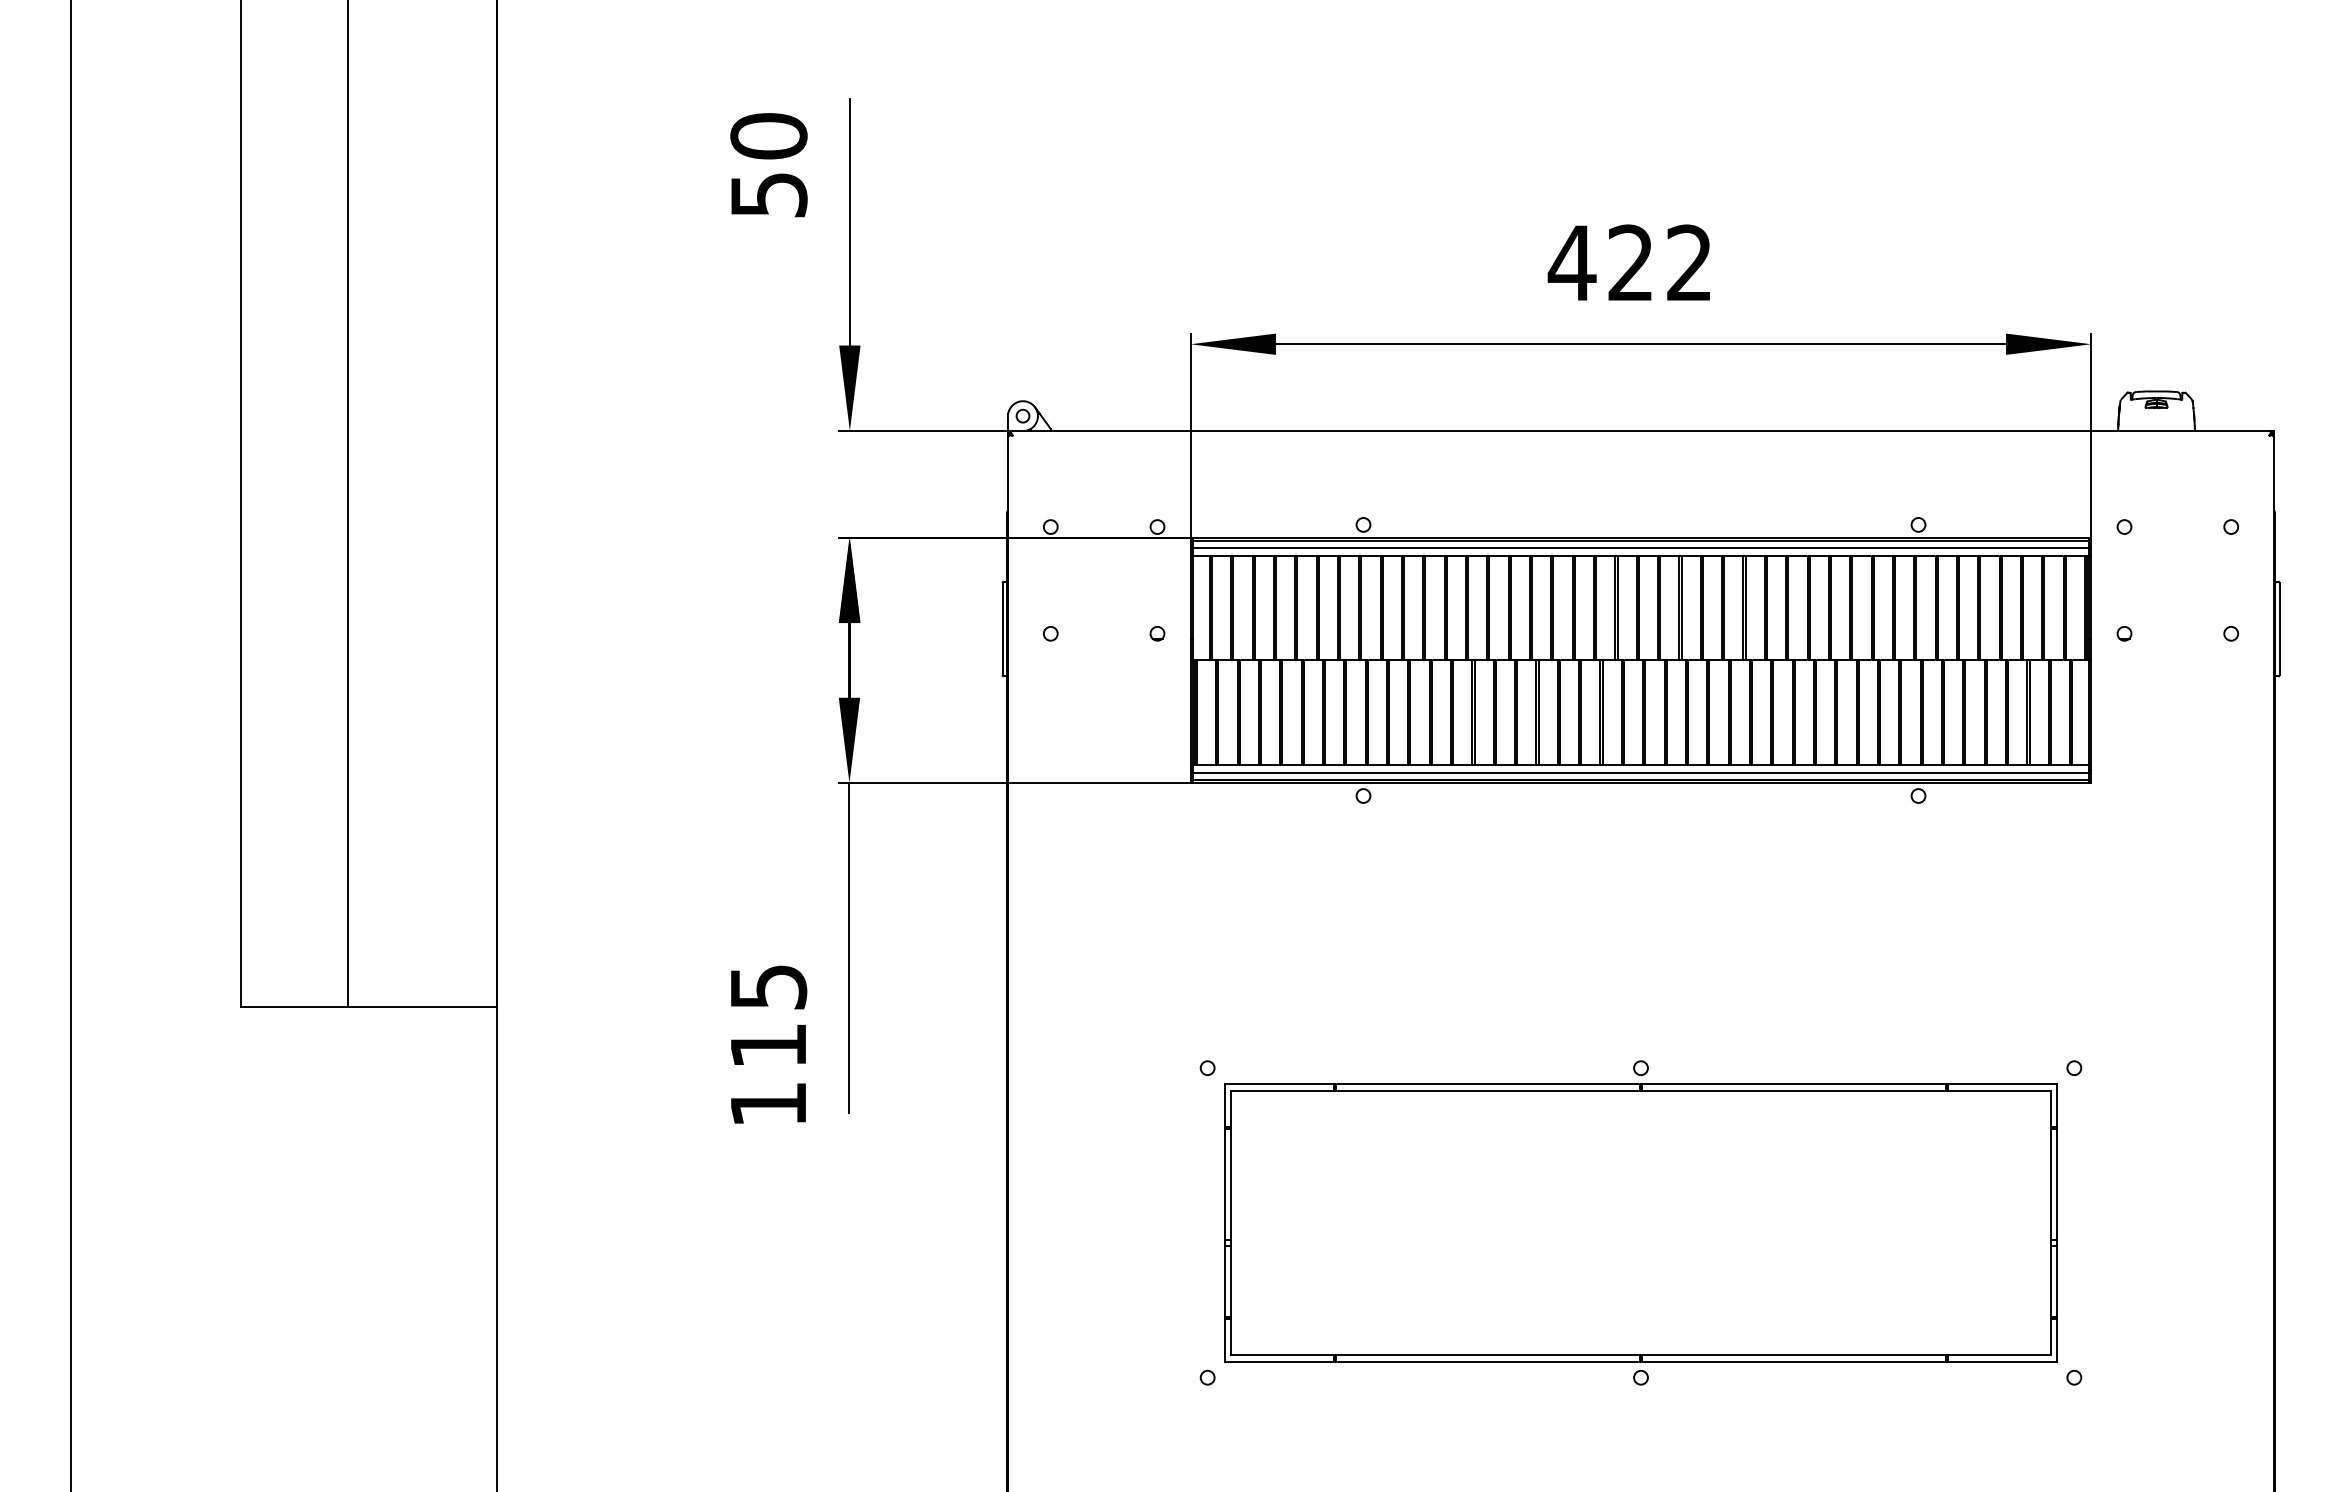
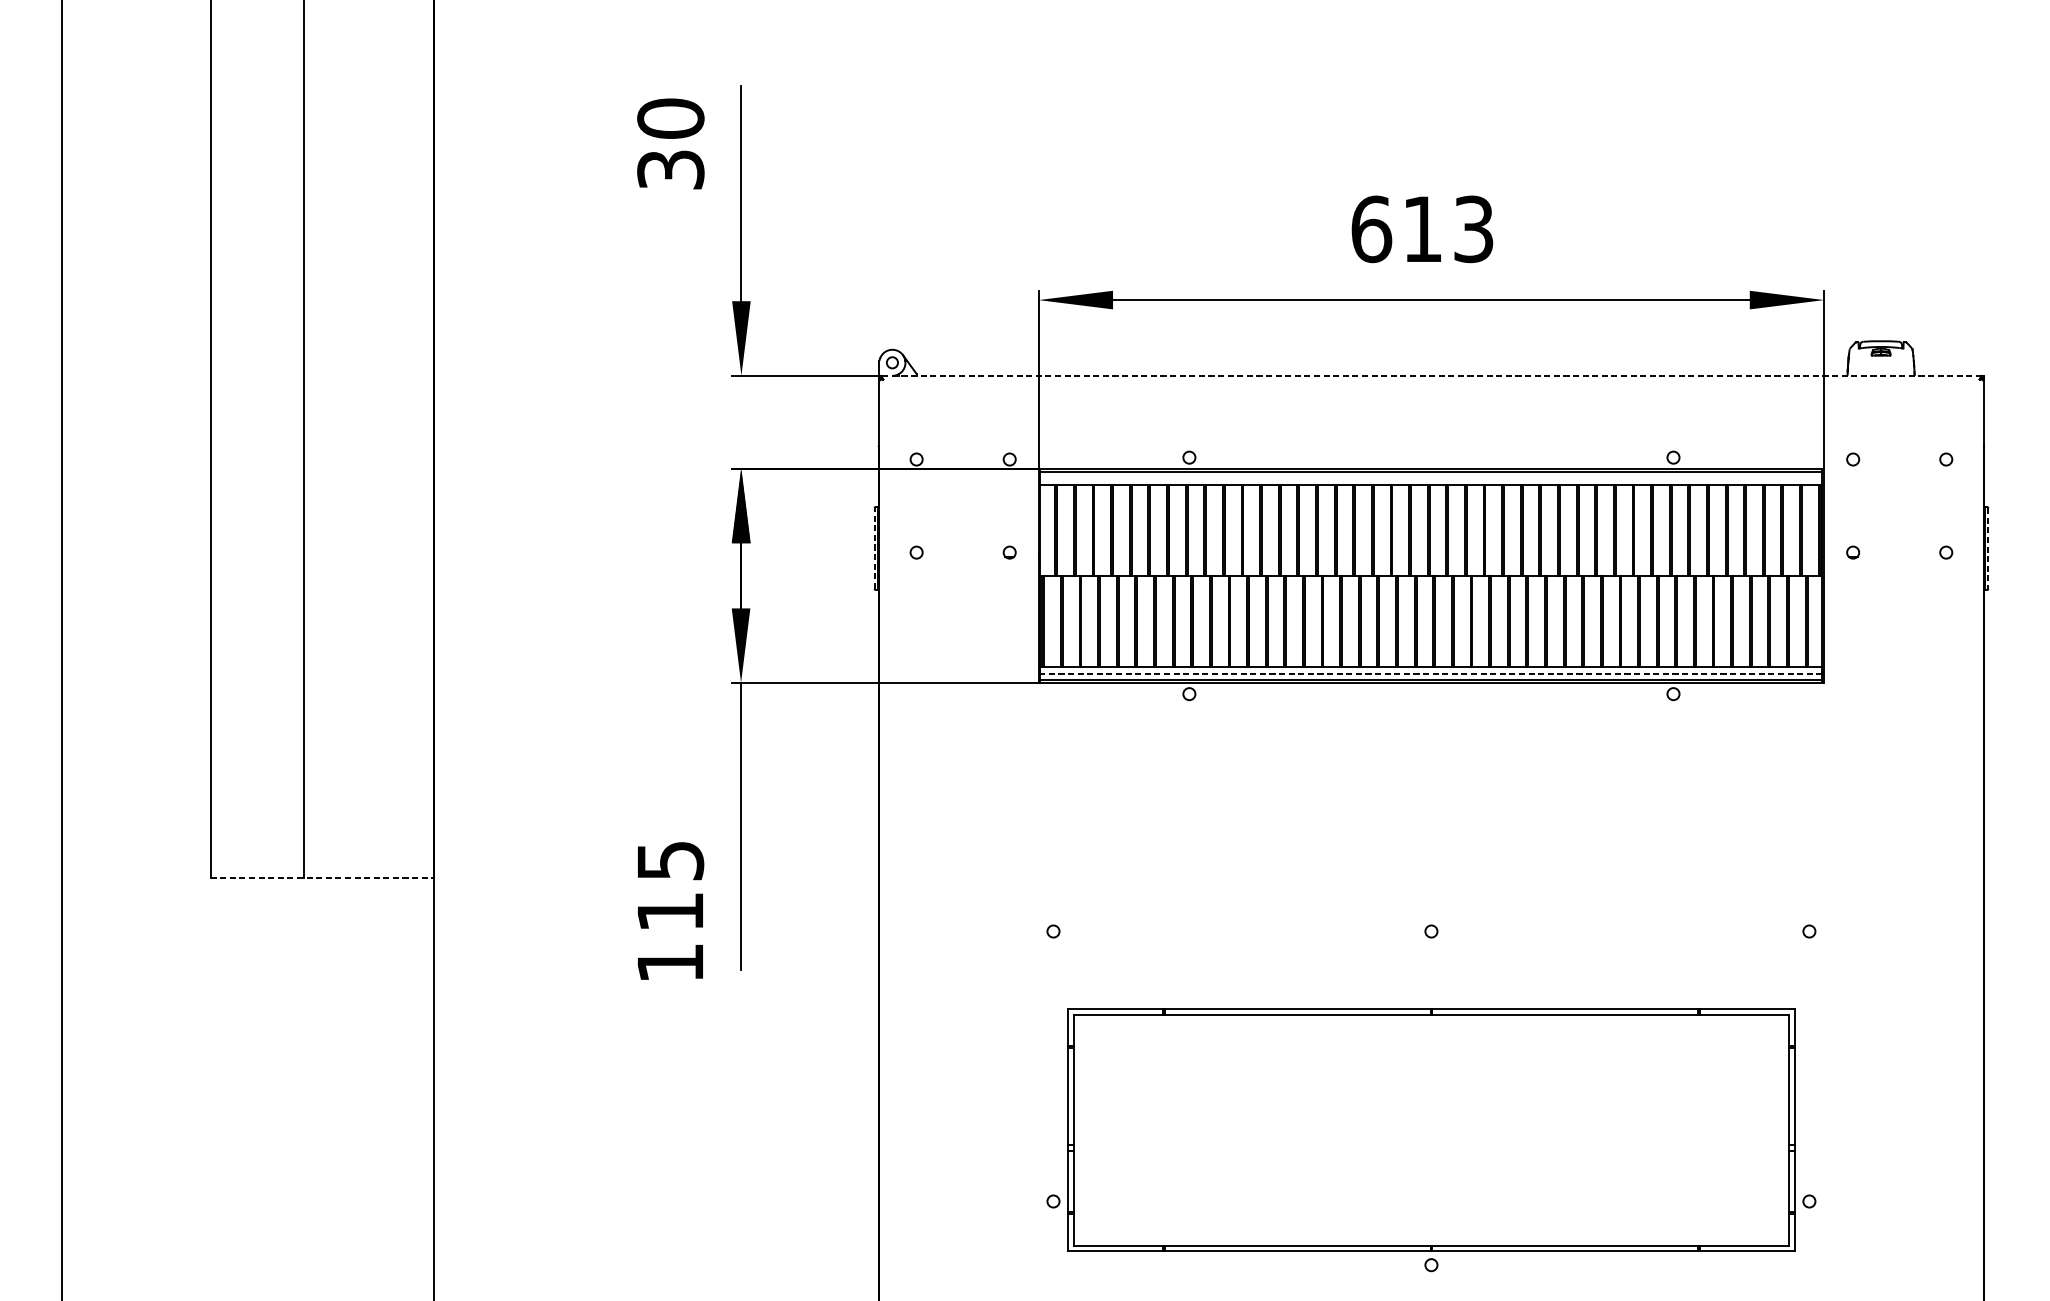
text: (768, 195) -> (670, 170), 50 -> 30
text: (1629, 262) -> (1421, 228), 422 -> 613
line: (1640, 431) -> (1431, 376), solid -> dashed
line: (1640, 548) -> (1431, 478), removed
line: (1002, 628) -> (874, 548), solid -> dashed
line: (2279, 629) -> (1988, 548), solid -> dashed
line: (1640, 772) -> (1431, 673), solid -> dashed
line: (369, 1006) -> (322, 877), solid -> dashed
part: (1640, 1234) -> (1431, 1140), moved

